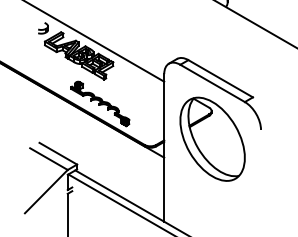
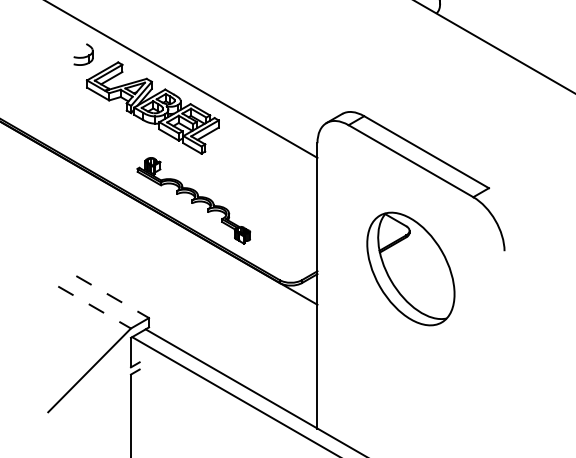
part: (212, 138) -> (410, 267), size x0.7
line: (58, 153) -> (113, 296), solid -> dashed
line: (48, 159) -> (93, 308), solid -> dashed

